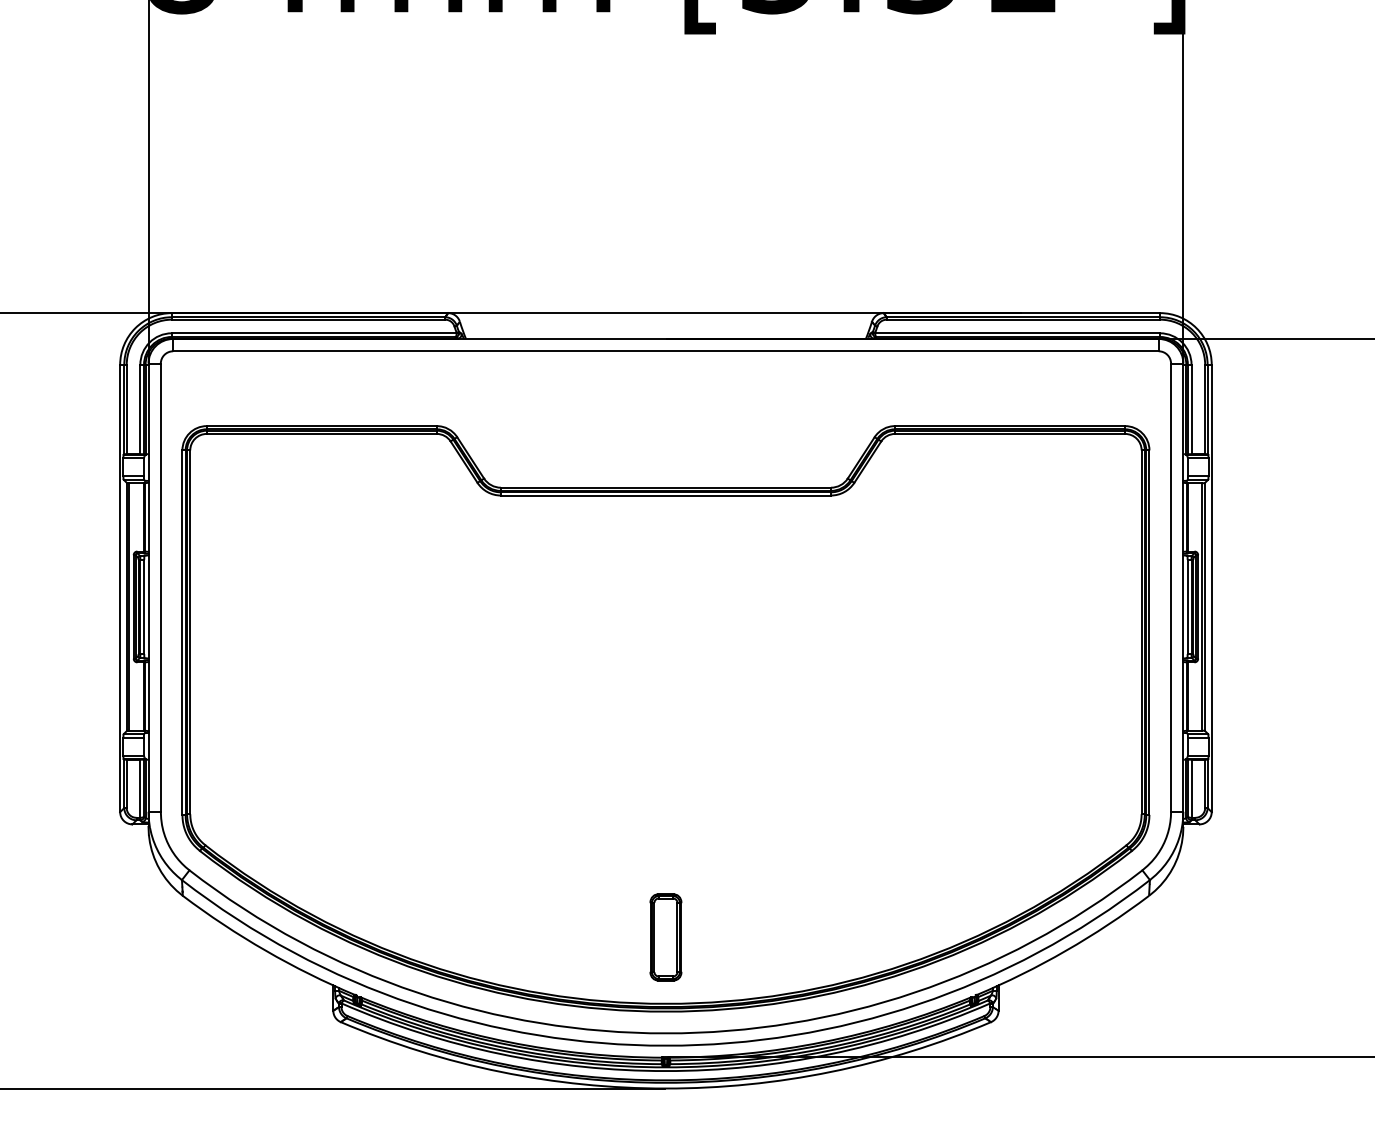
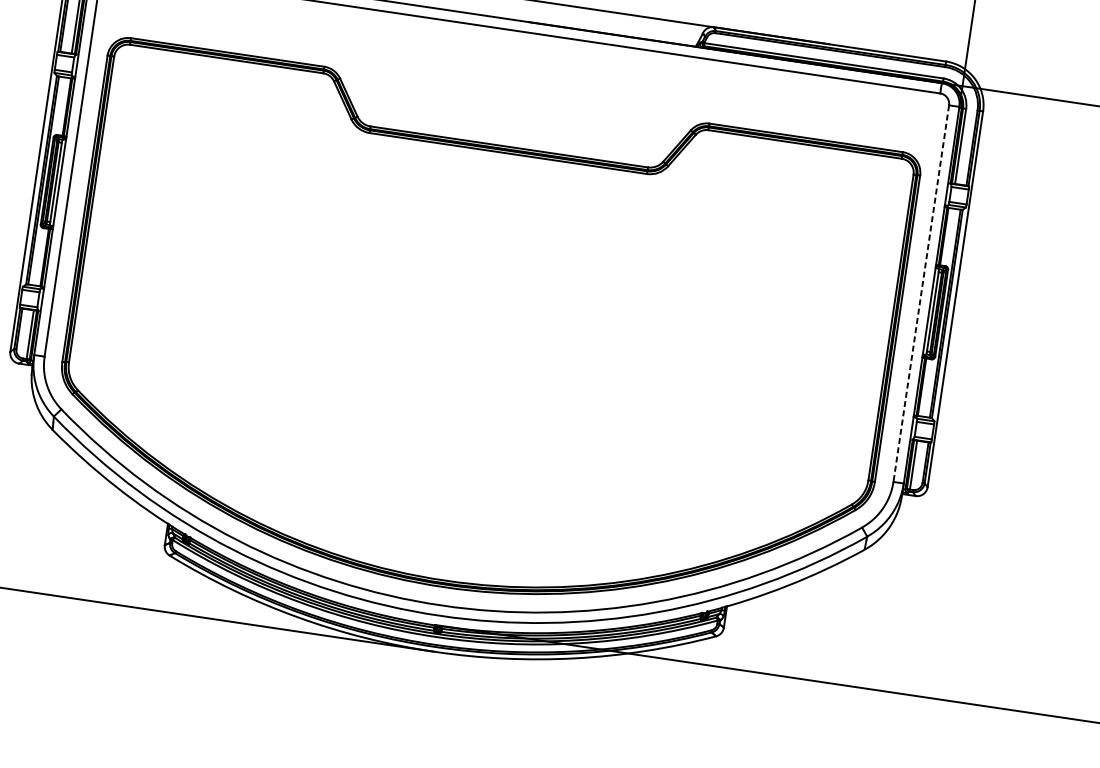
line: (1171, 588) -> (921, 294), solid -> dashed
part: (665, 937) -> (453, 524), removed

